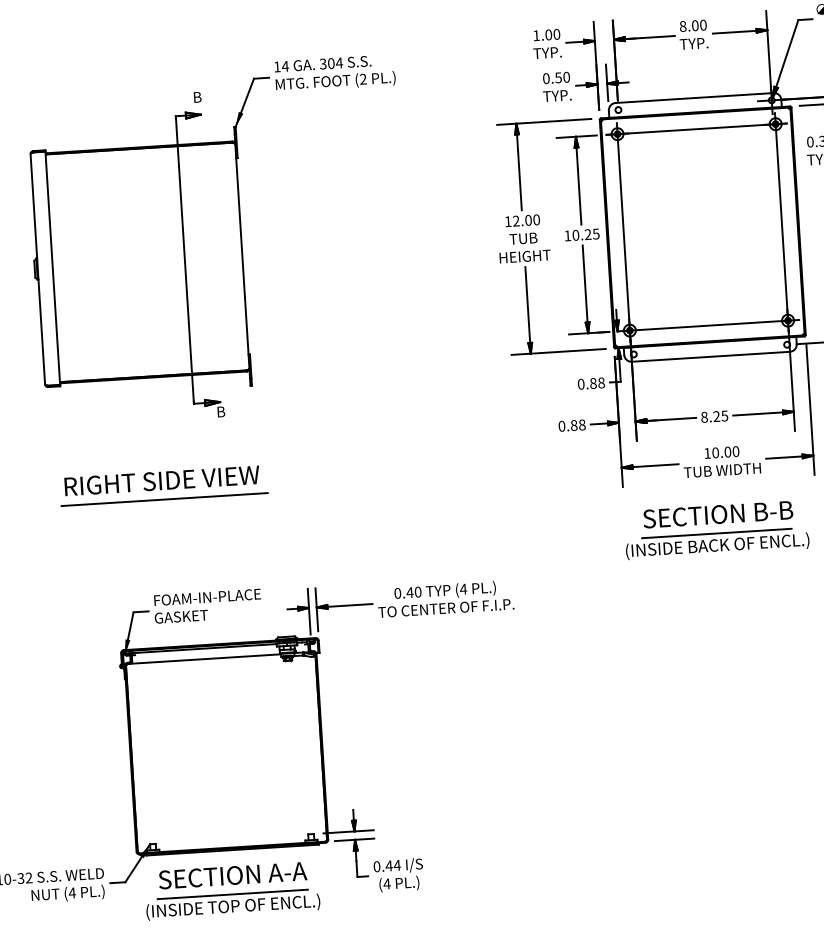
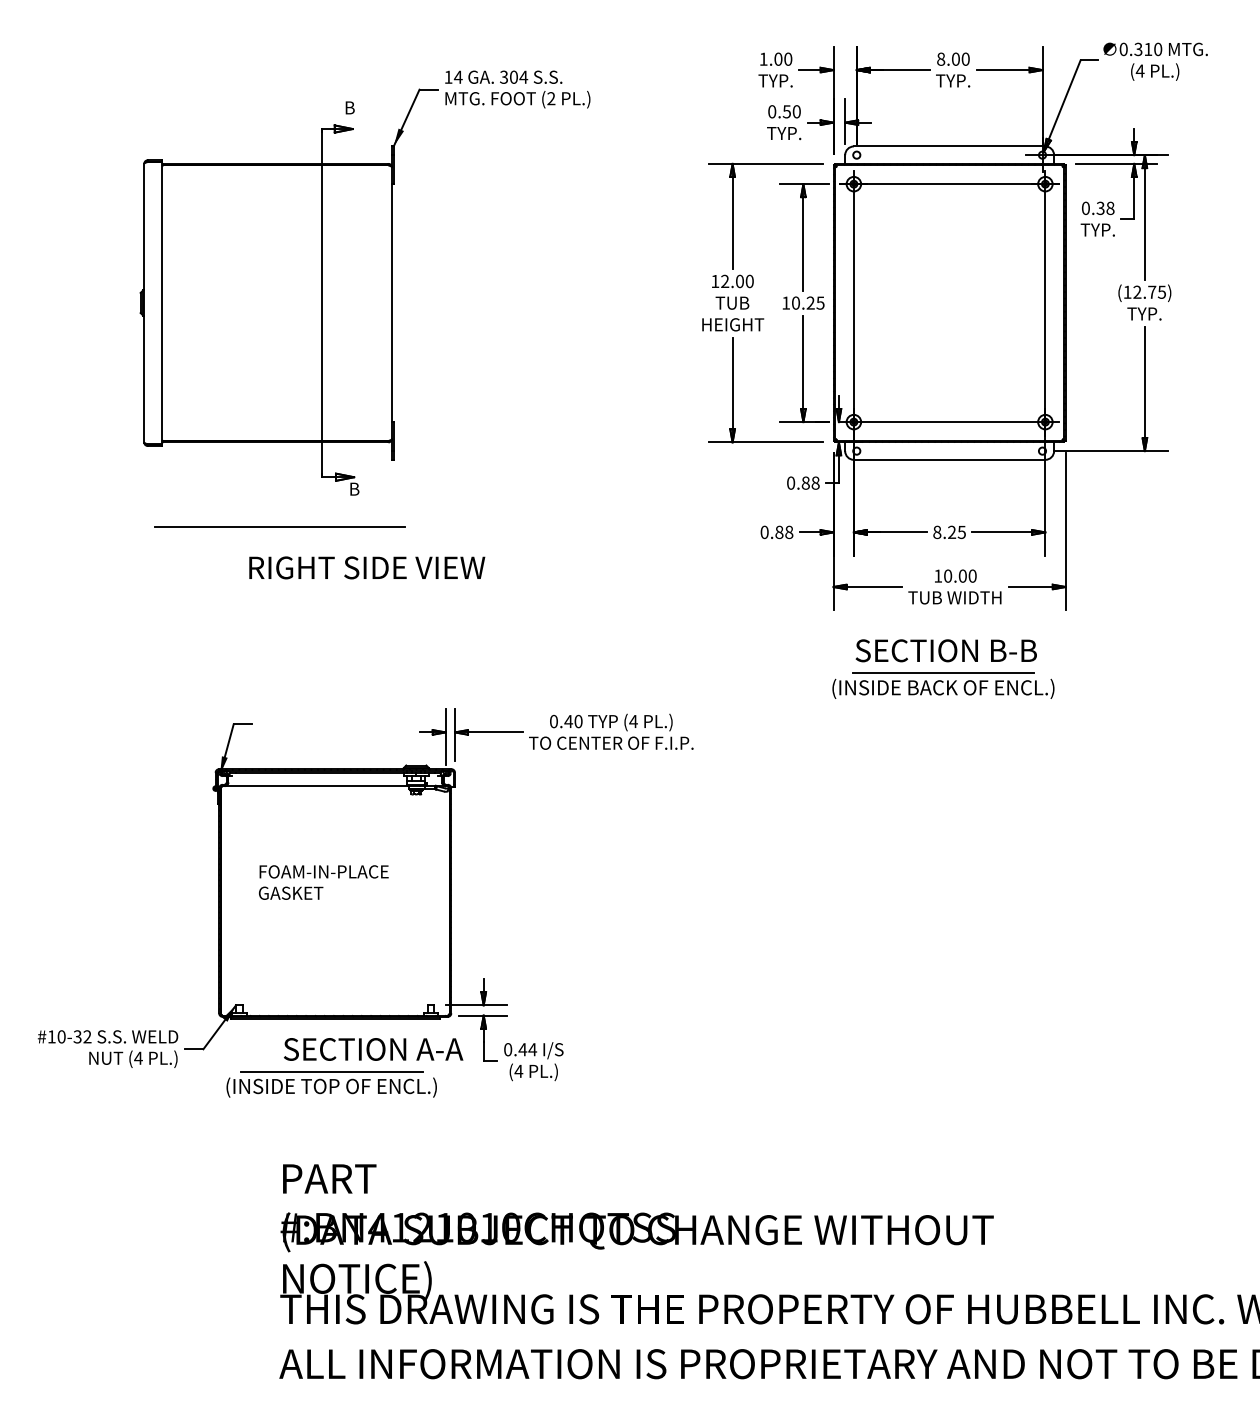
text: (162, 480) -> (367, 567), moved
line: (164, 499) -> (279, 526), moved
text: (207, 606) -> (323, 882), moved
text: (232, 875) -> (373, 1049), moved

